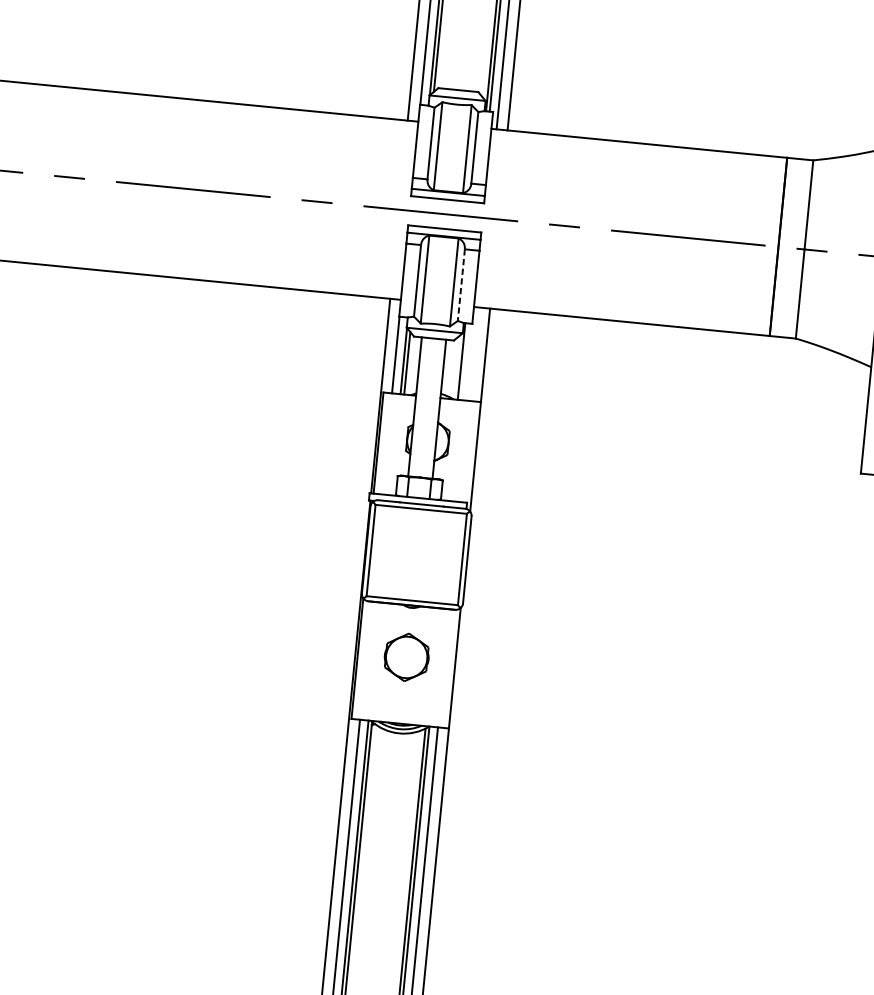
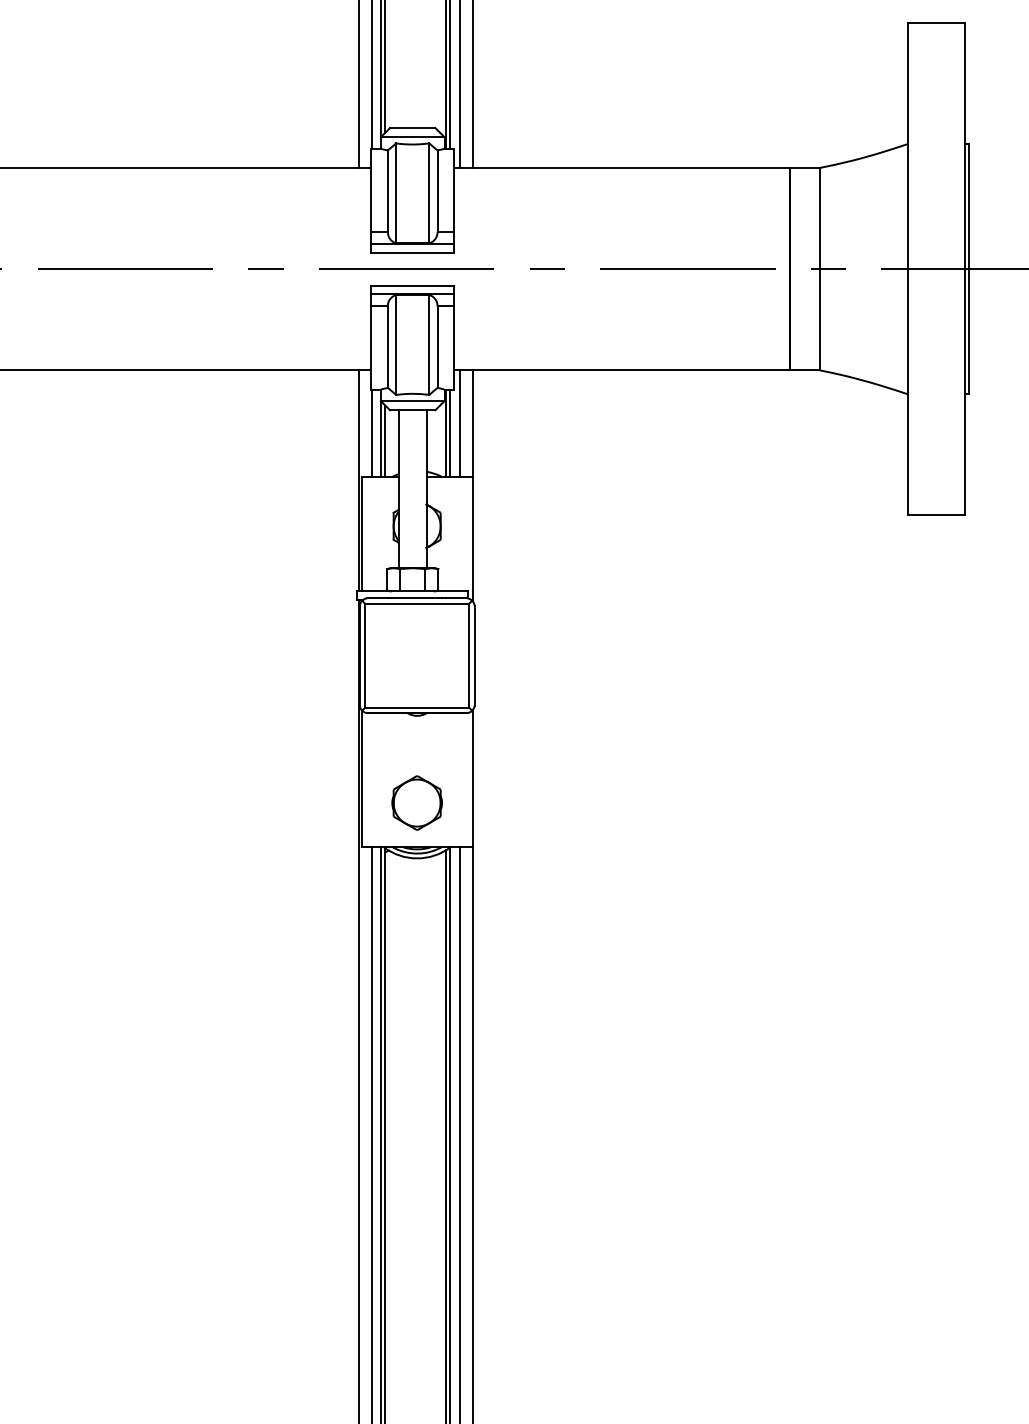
line: (461, 285) -> (437, 347), dashed -> solid
line: (474, 354) -> (460, 423), added
line: (465, 361) -> (450, 432), added
part: (406, 656) -> (416, 802), moved

